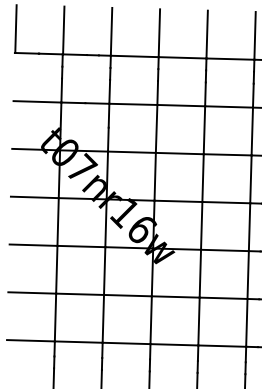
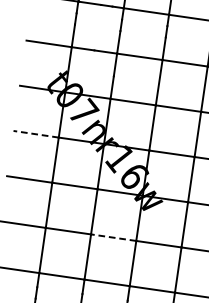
line: (34, 197) -> (35, 134), solid -> dashed
line: (127, 295) -> (113, 237), solid -> dashed

